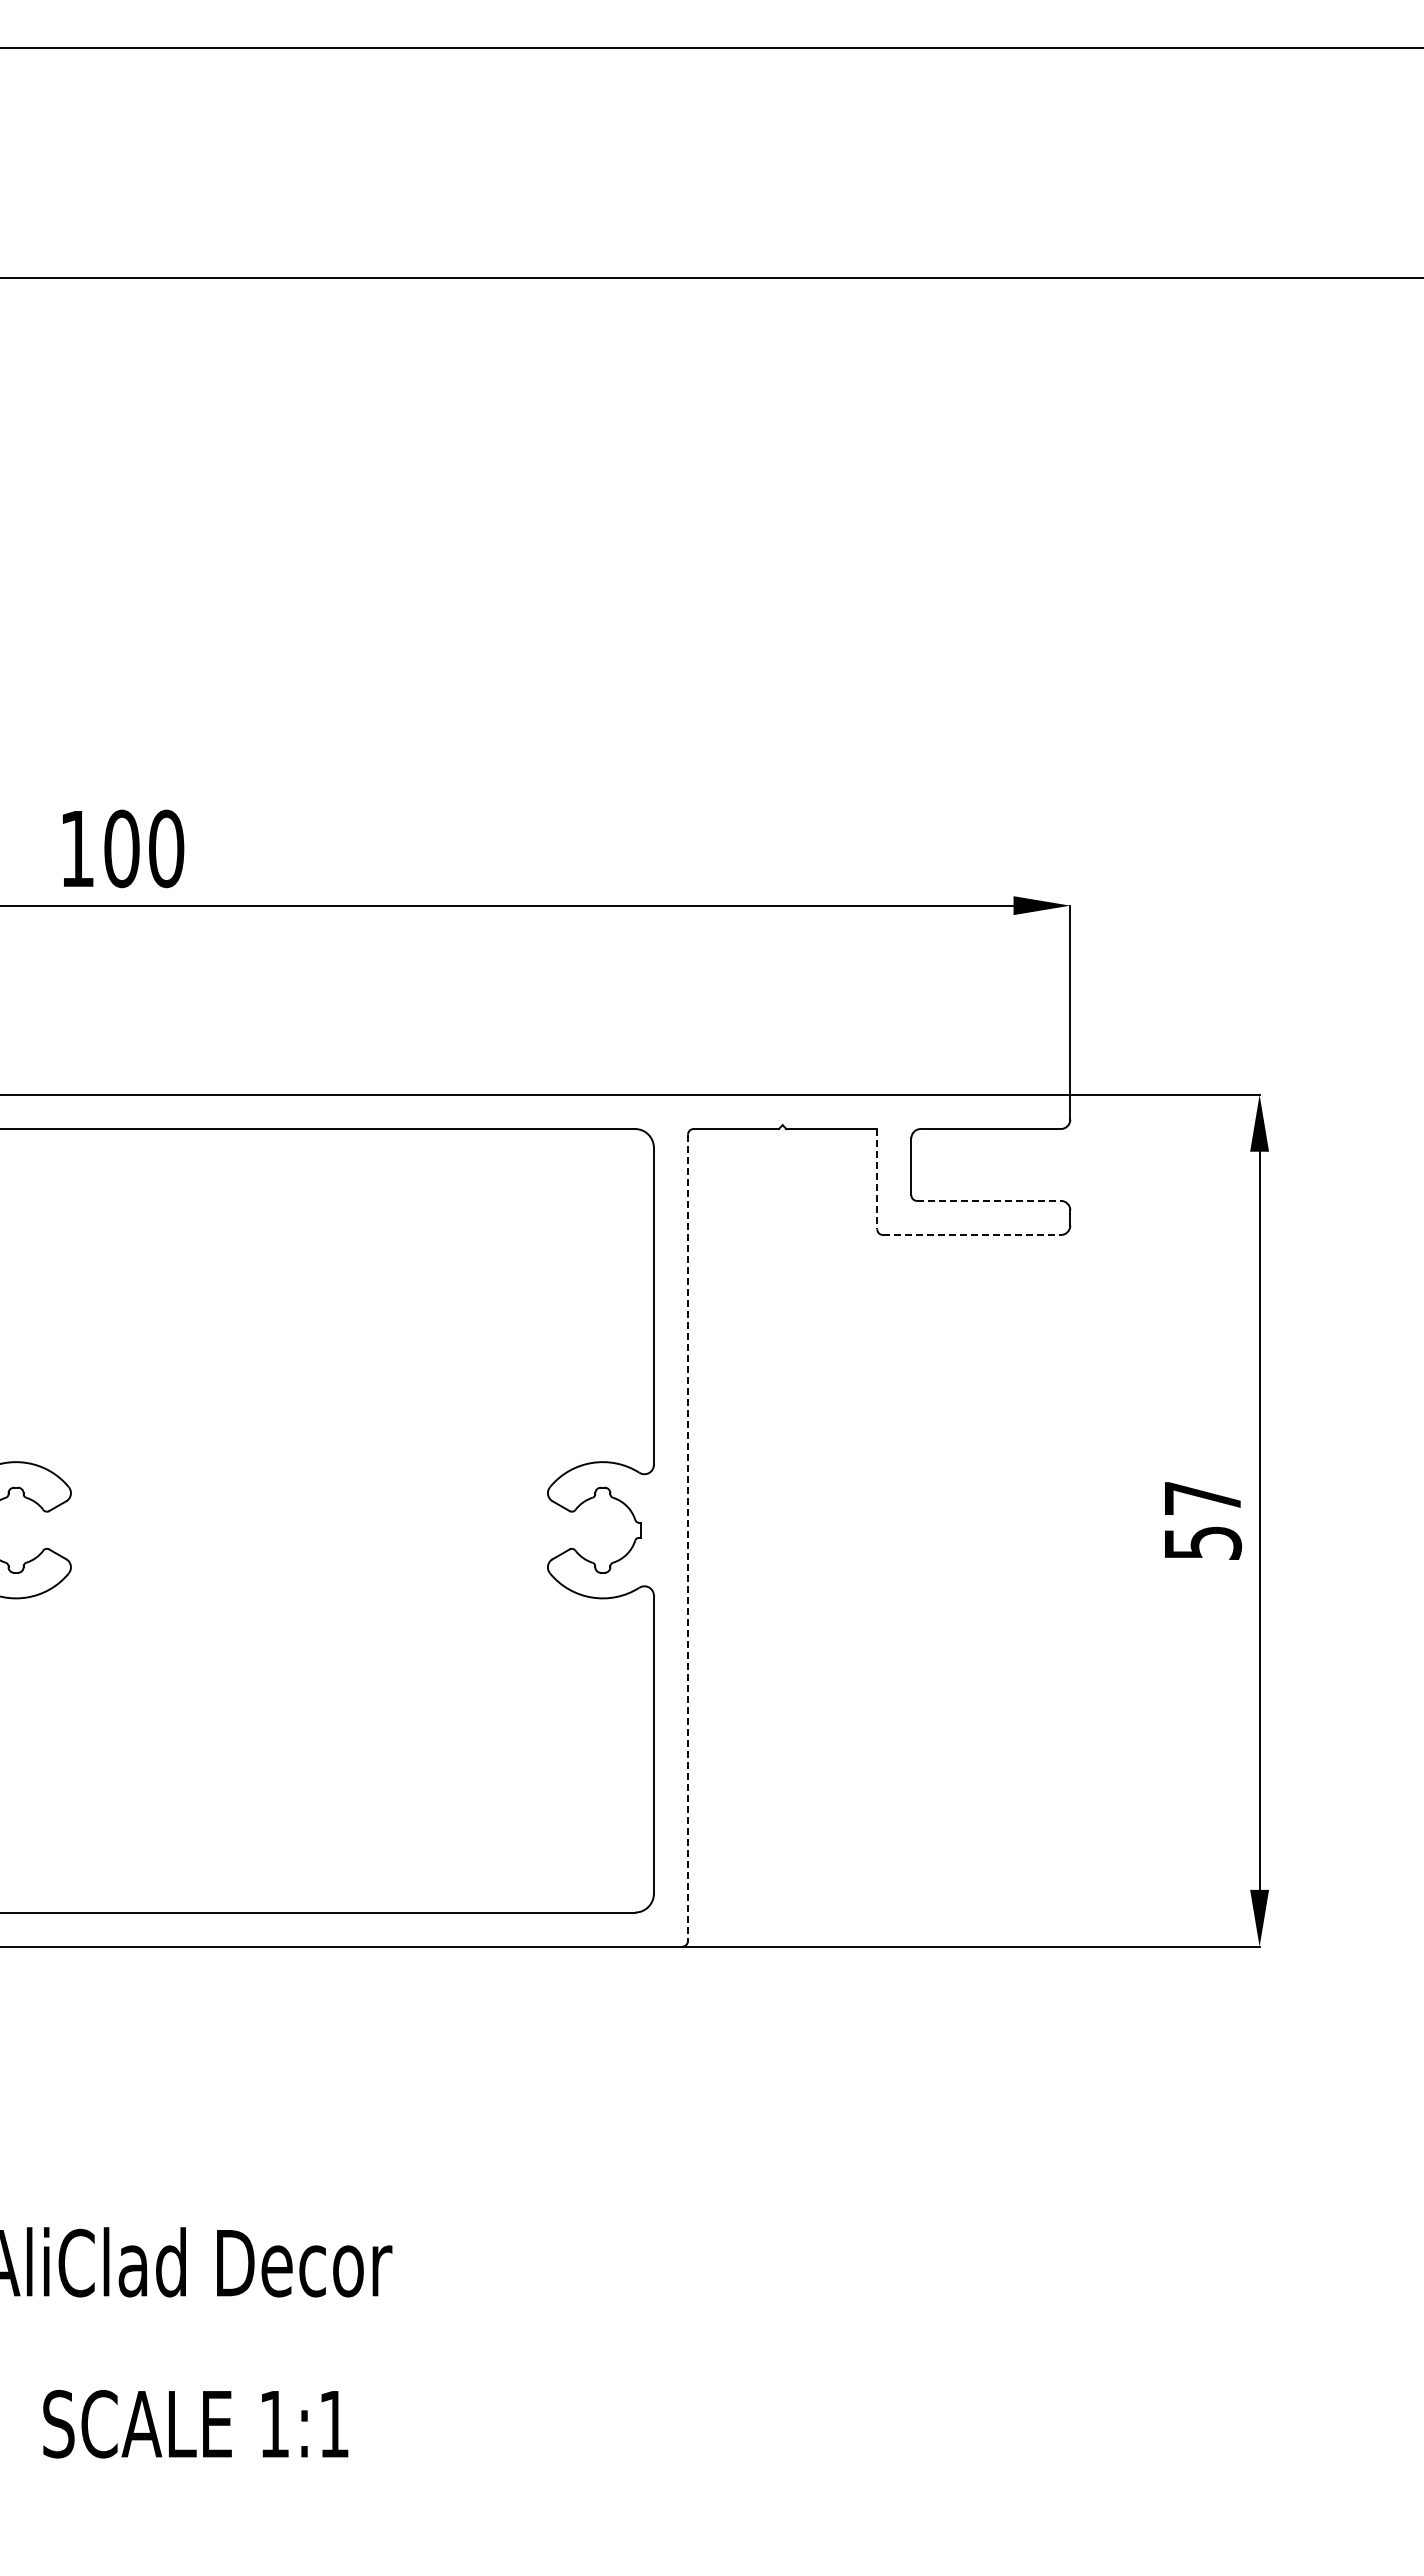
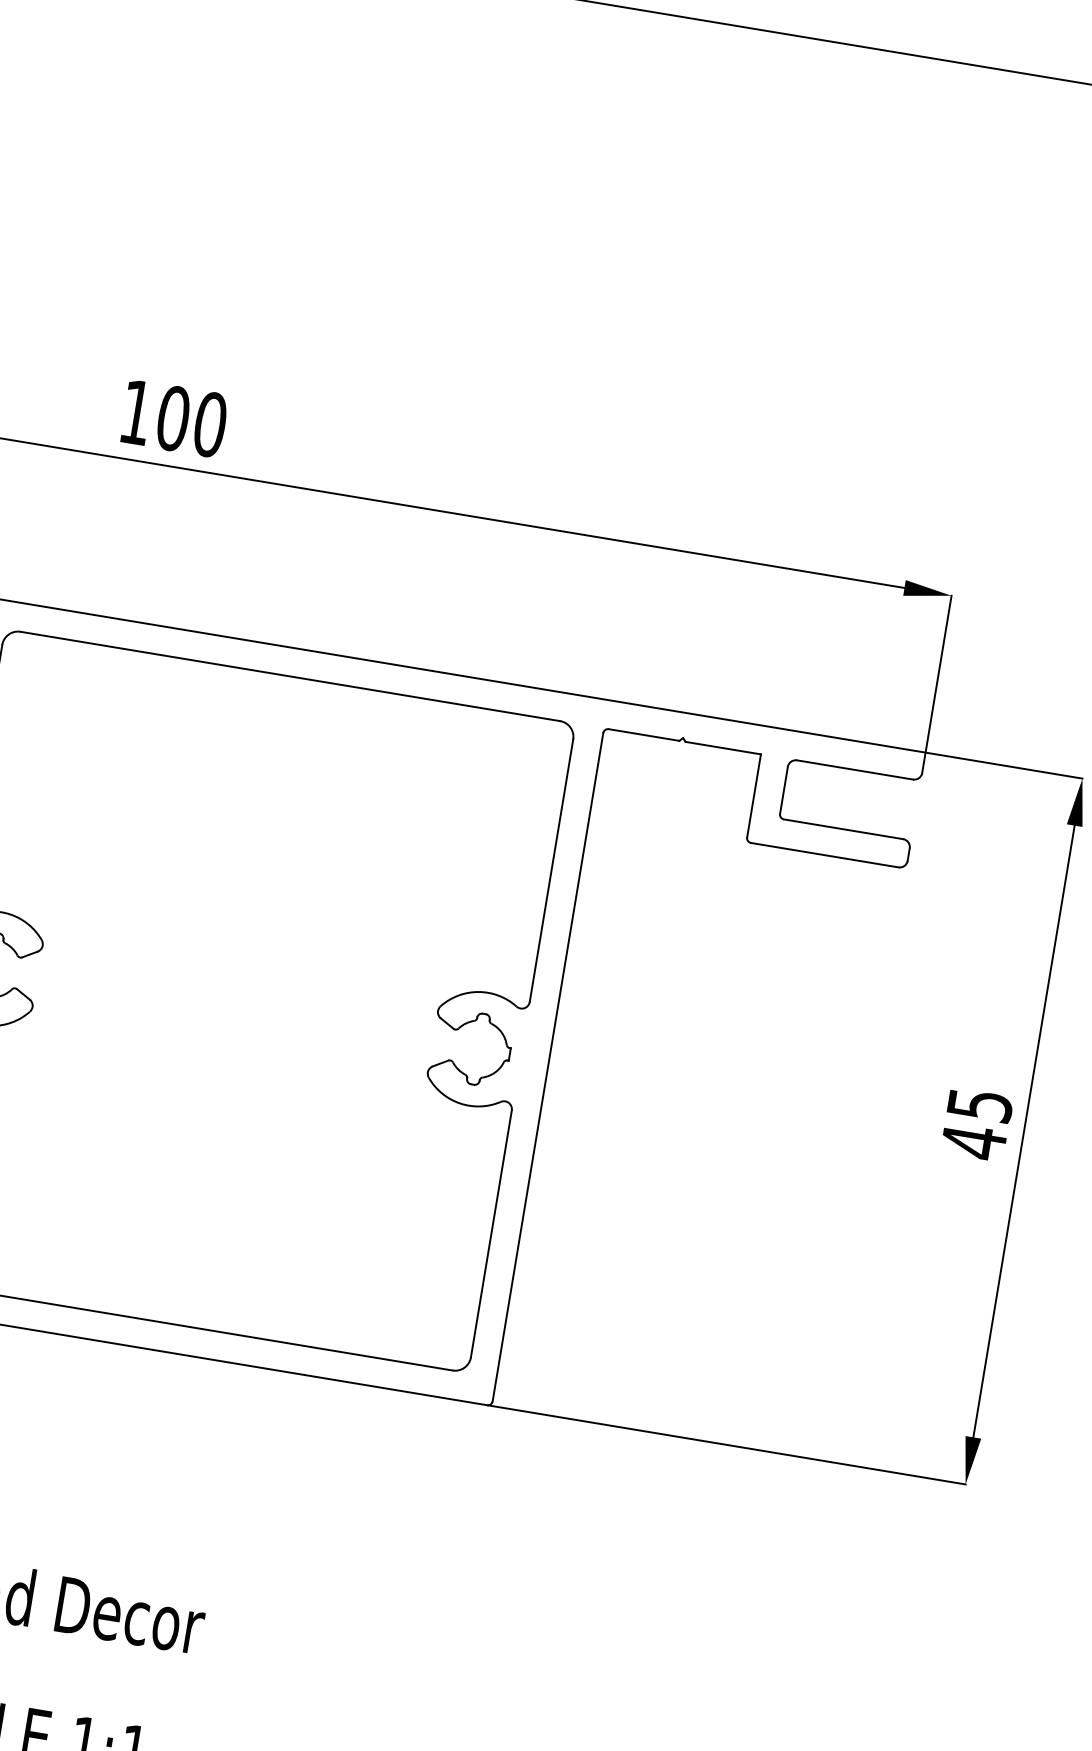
line: (877, 1179) -> (754, 796), dashed -> solid
line: (988, 1200) -> (843, 828), dashed -> solid
line: (971, 1235) -> (824, 855), dashed -> solid
text: (1203, 1521) -> (977, 1124), 57 -> 45
line: (688, 1538) -> (548, 1067), dashed -> solid

